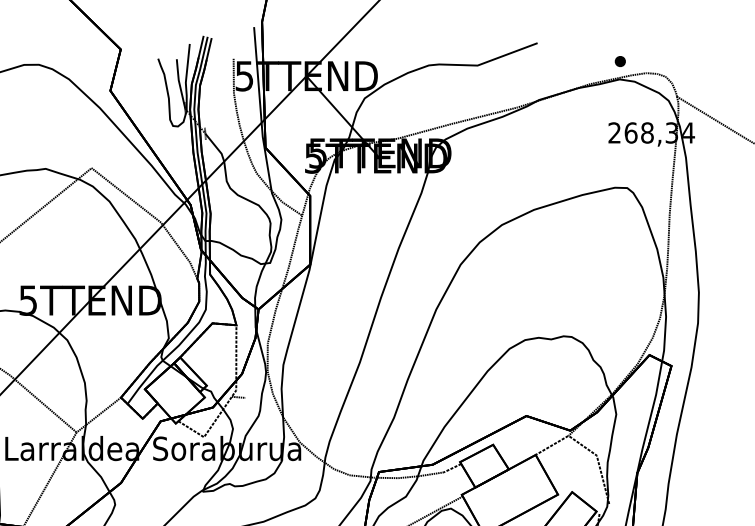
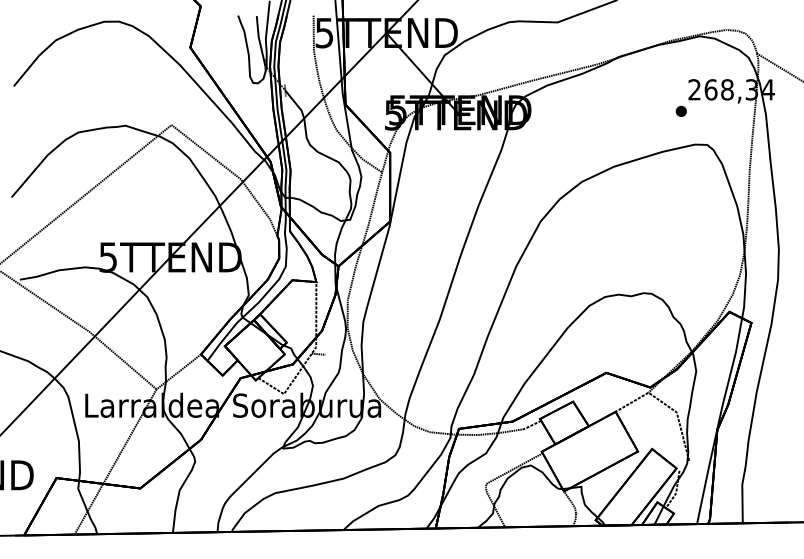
part: (619, 60) -> (680, 110), moved

